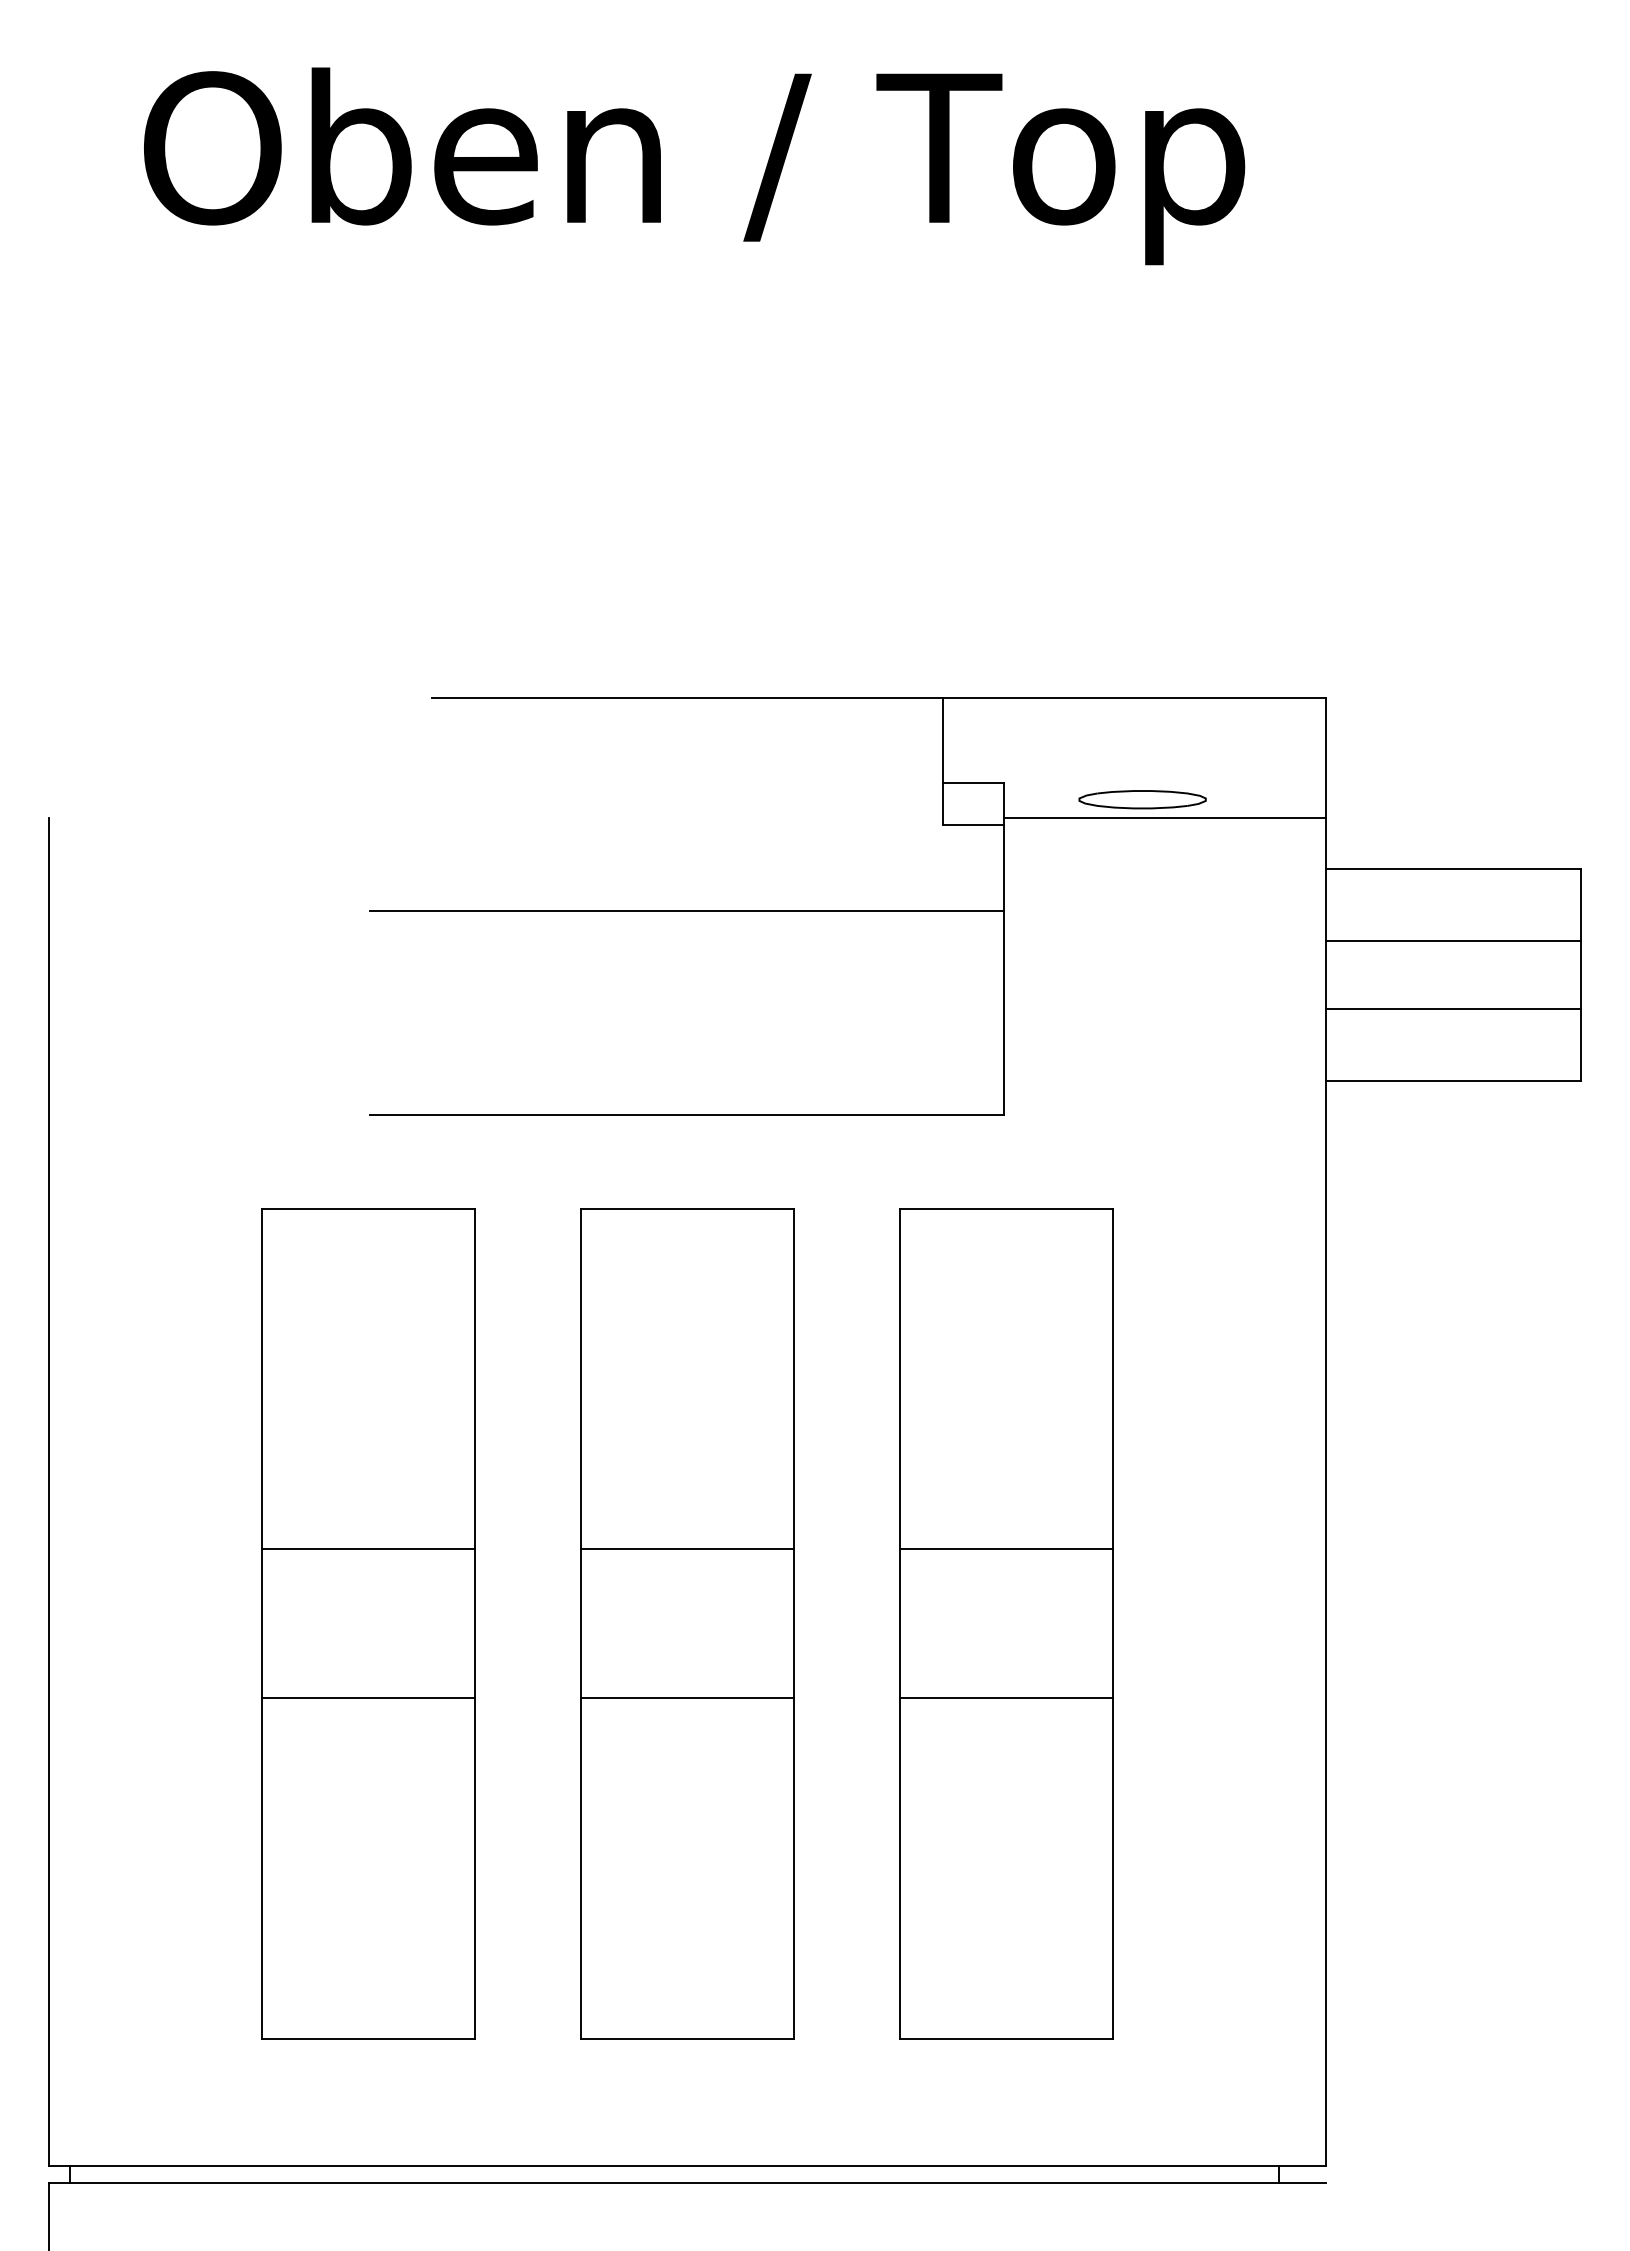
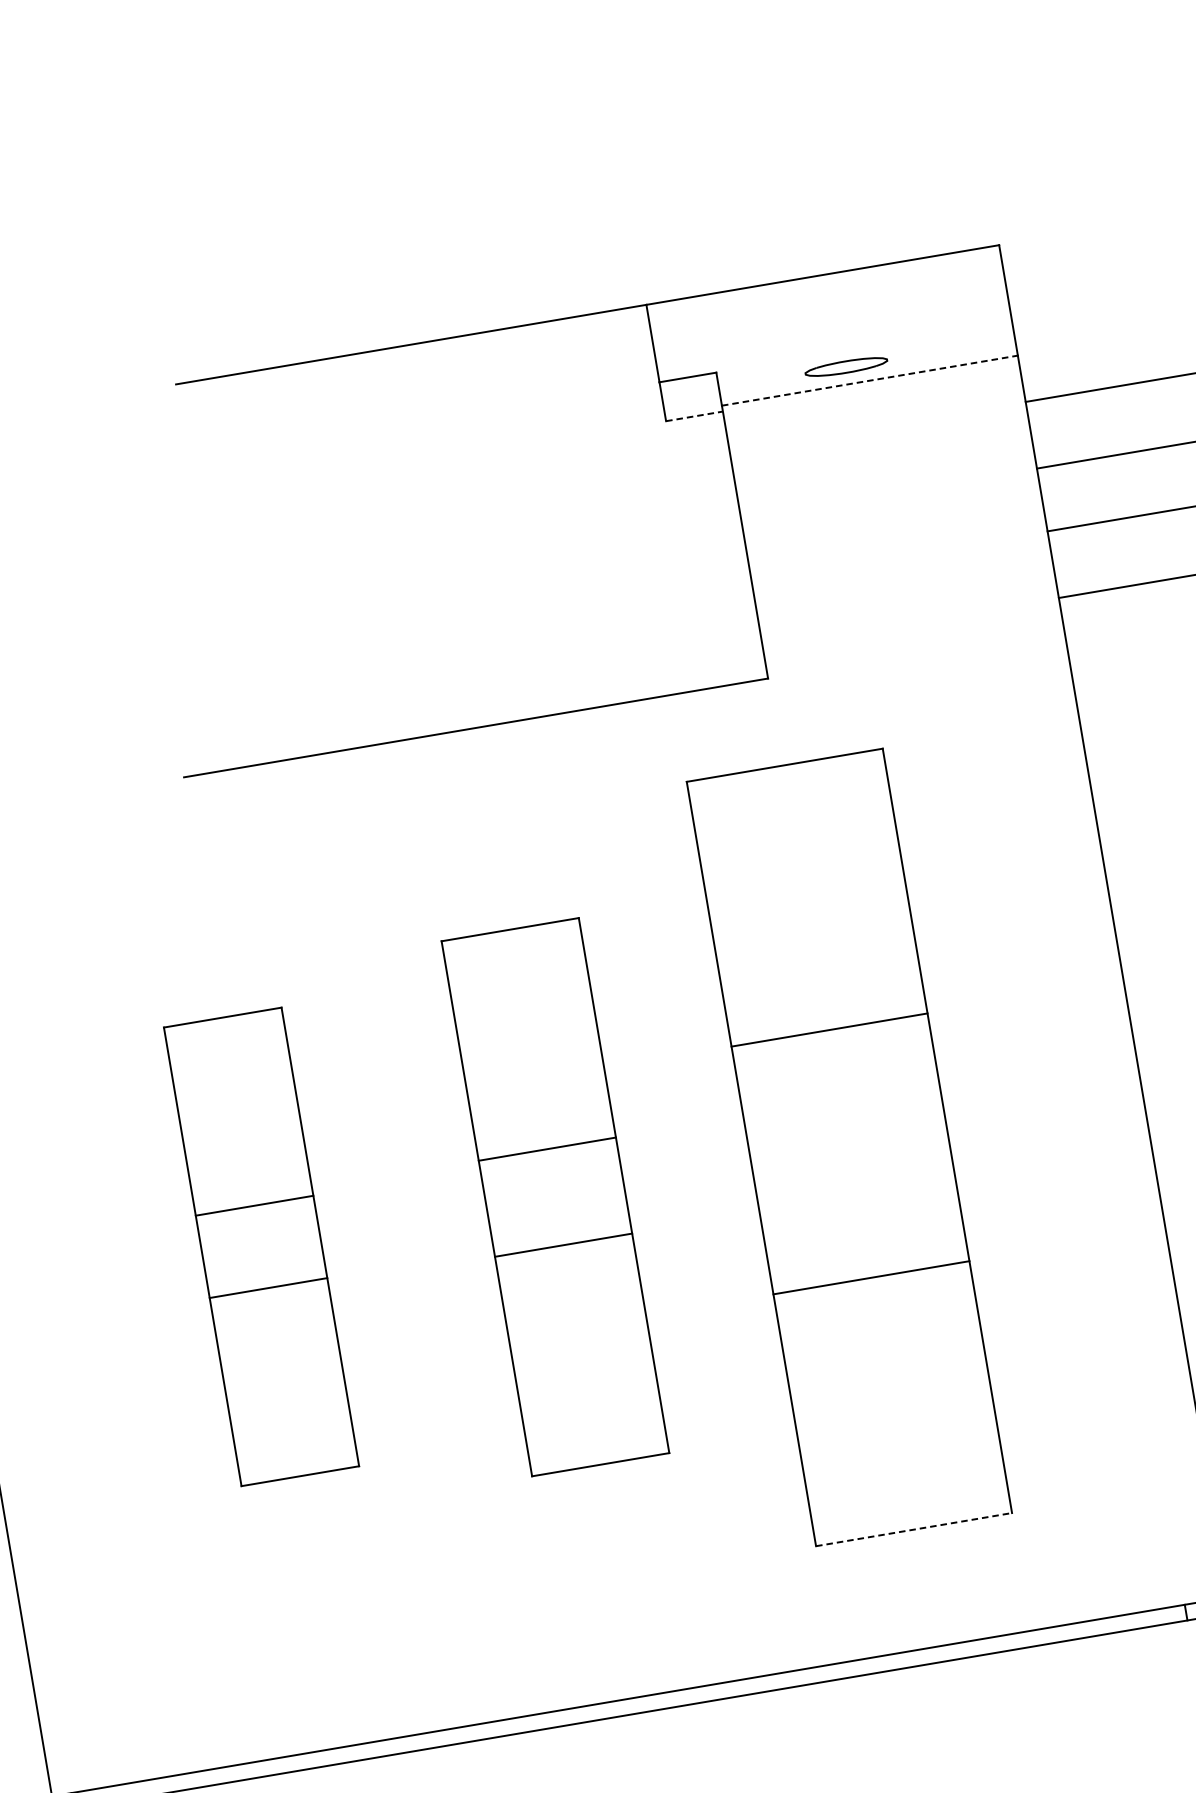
part: (1142, 799) -> (846, 366), size x0.7
line: (1164, 818) -> (869, 380), solid -> dashed
line: (973, 824) -> (694, 416), solid -> dashed
line: (687, 911) -> (444, 540), removed
line: (1006, 1549) -> (829, 1030), moved
part: (368, 1623) -> (261, 1246), size x0.6
part: (687, 1623) -> (555, 1196), size x0.7
line: (1006, 1698) -> (871, 1277), moved
line: (1006, 2038) -> (914, 1529), solid -> dashed

